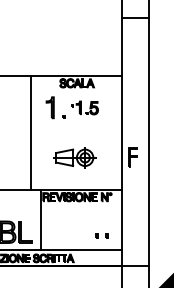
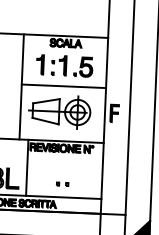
part: (84, 107) -> (71, 65), size x1.67
line: (76, 129) -> (63, 85), added
part: (73, 157) -> (59, 111), size x1.67
part: (101, 235) -> (62, 183), moved

